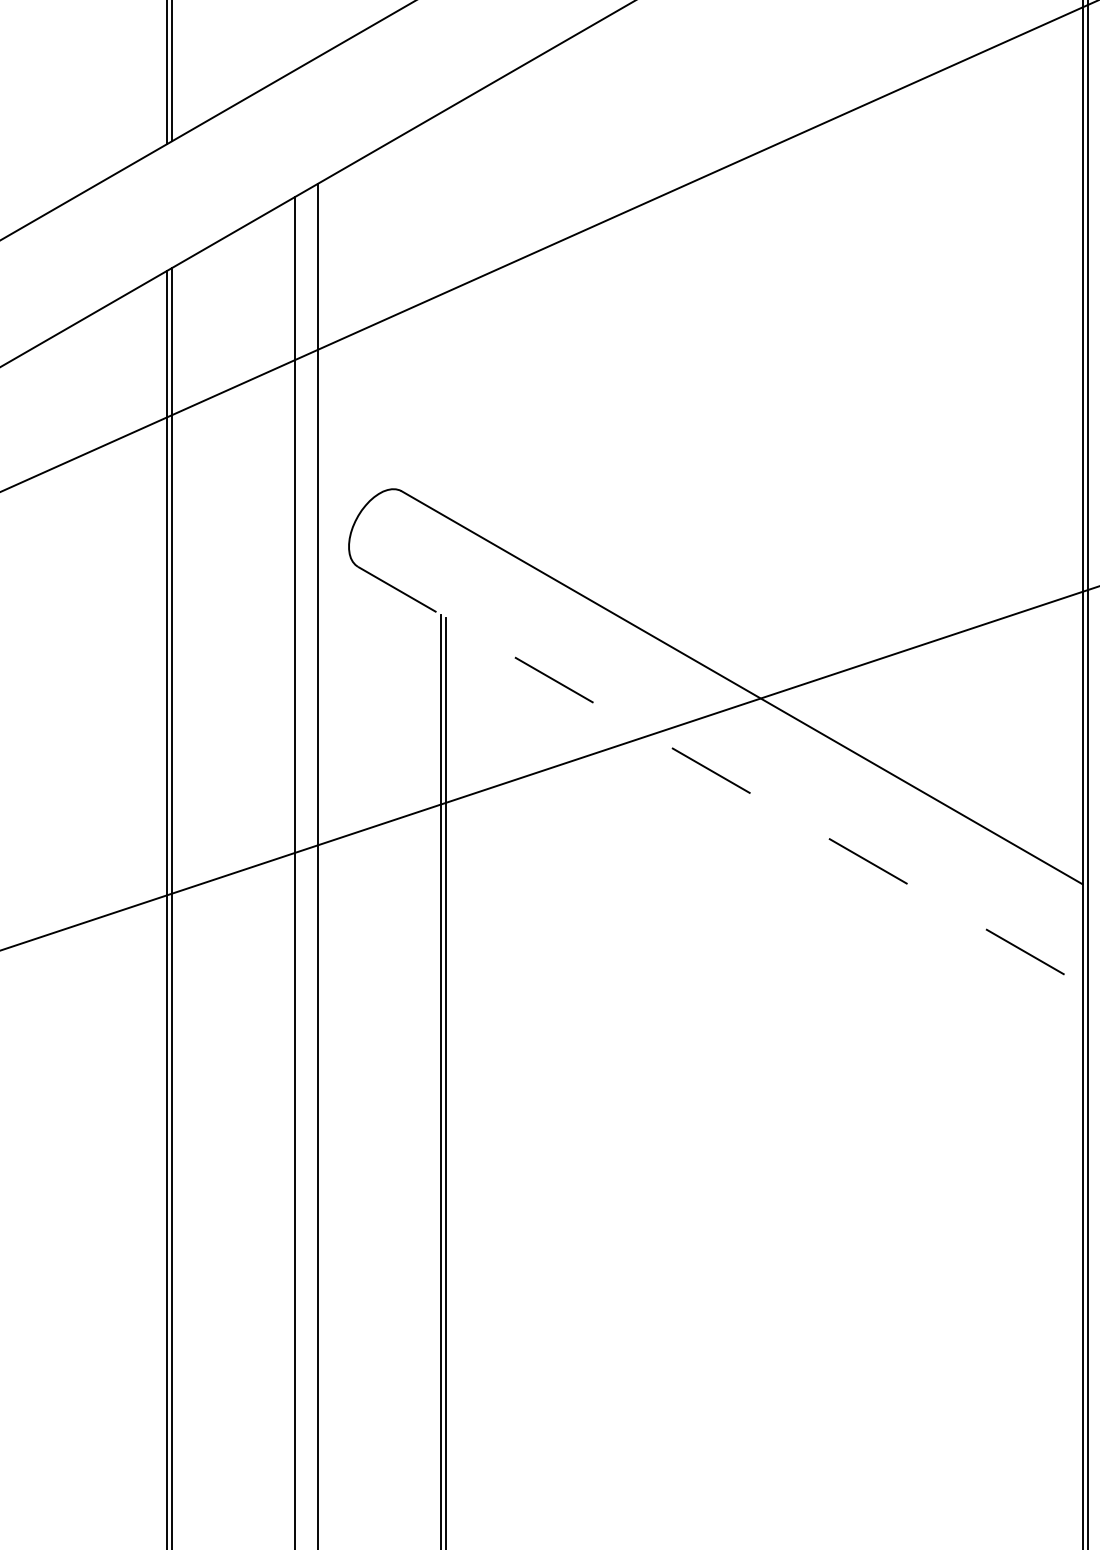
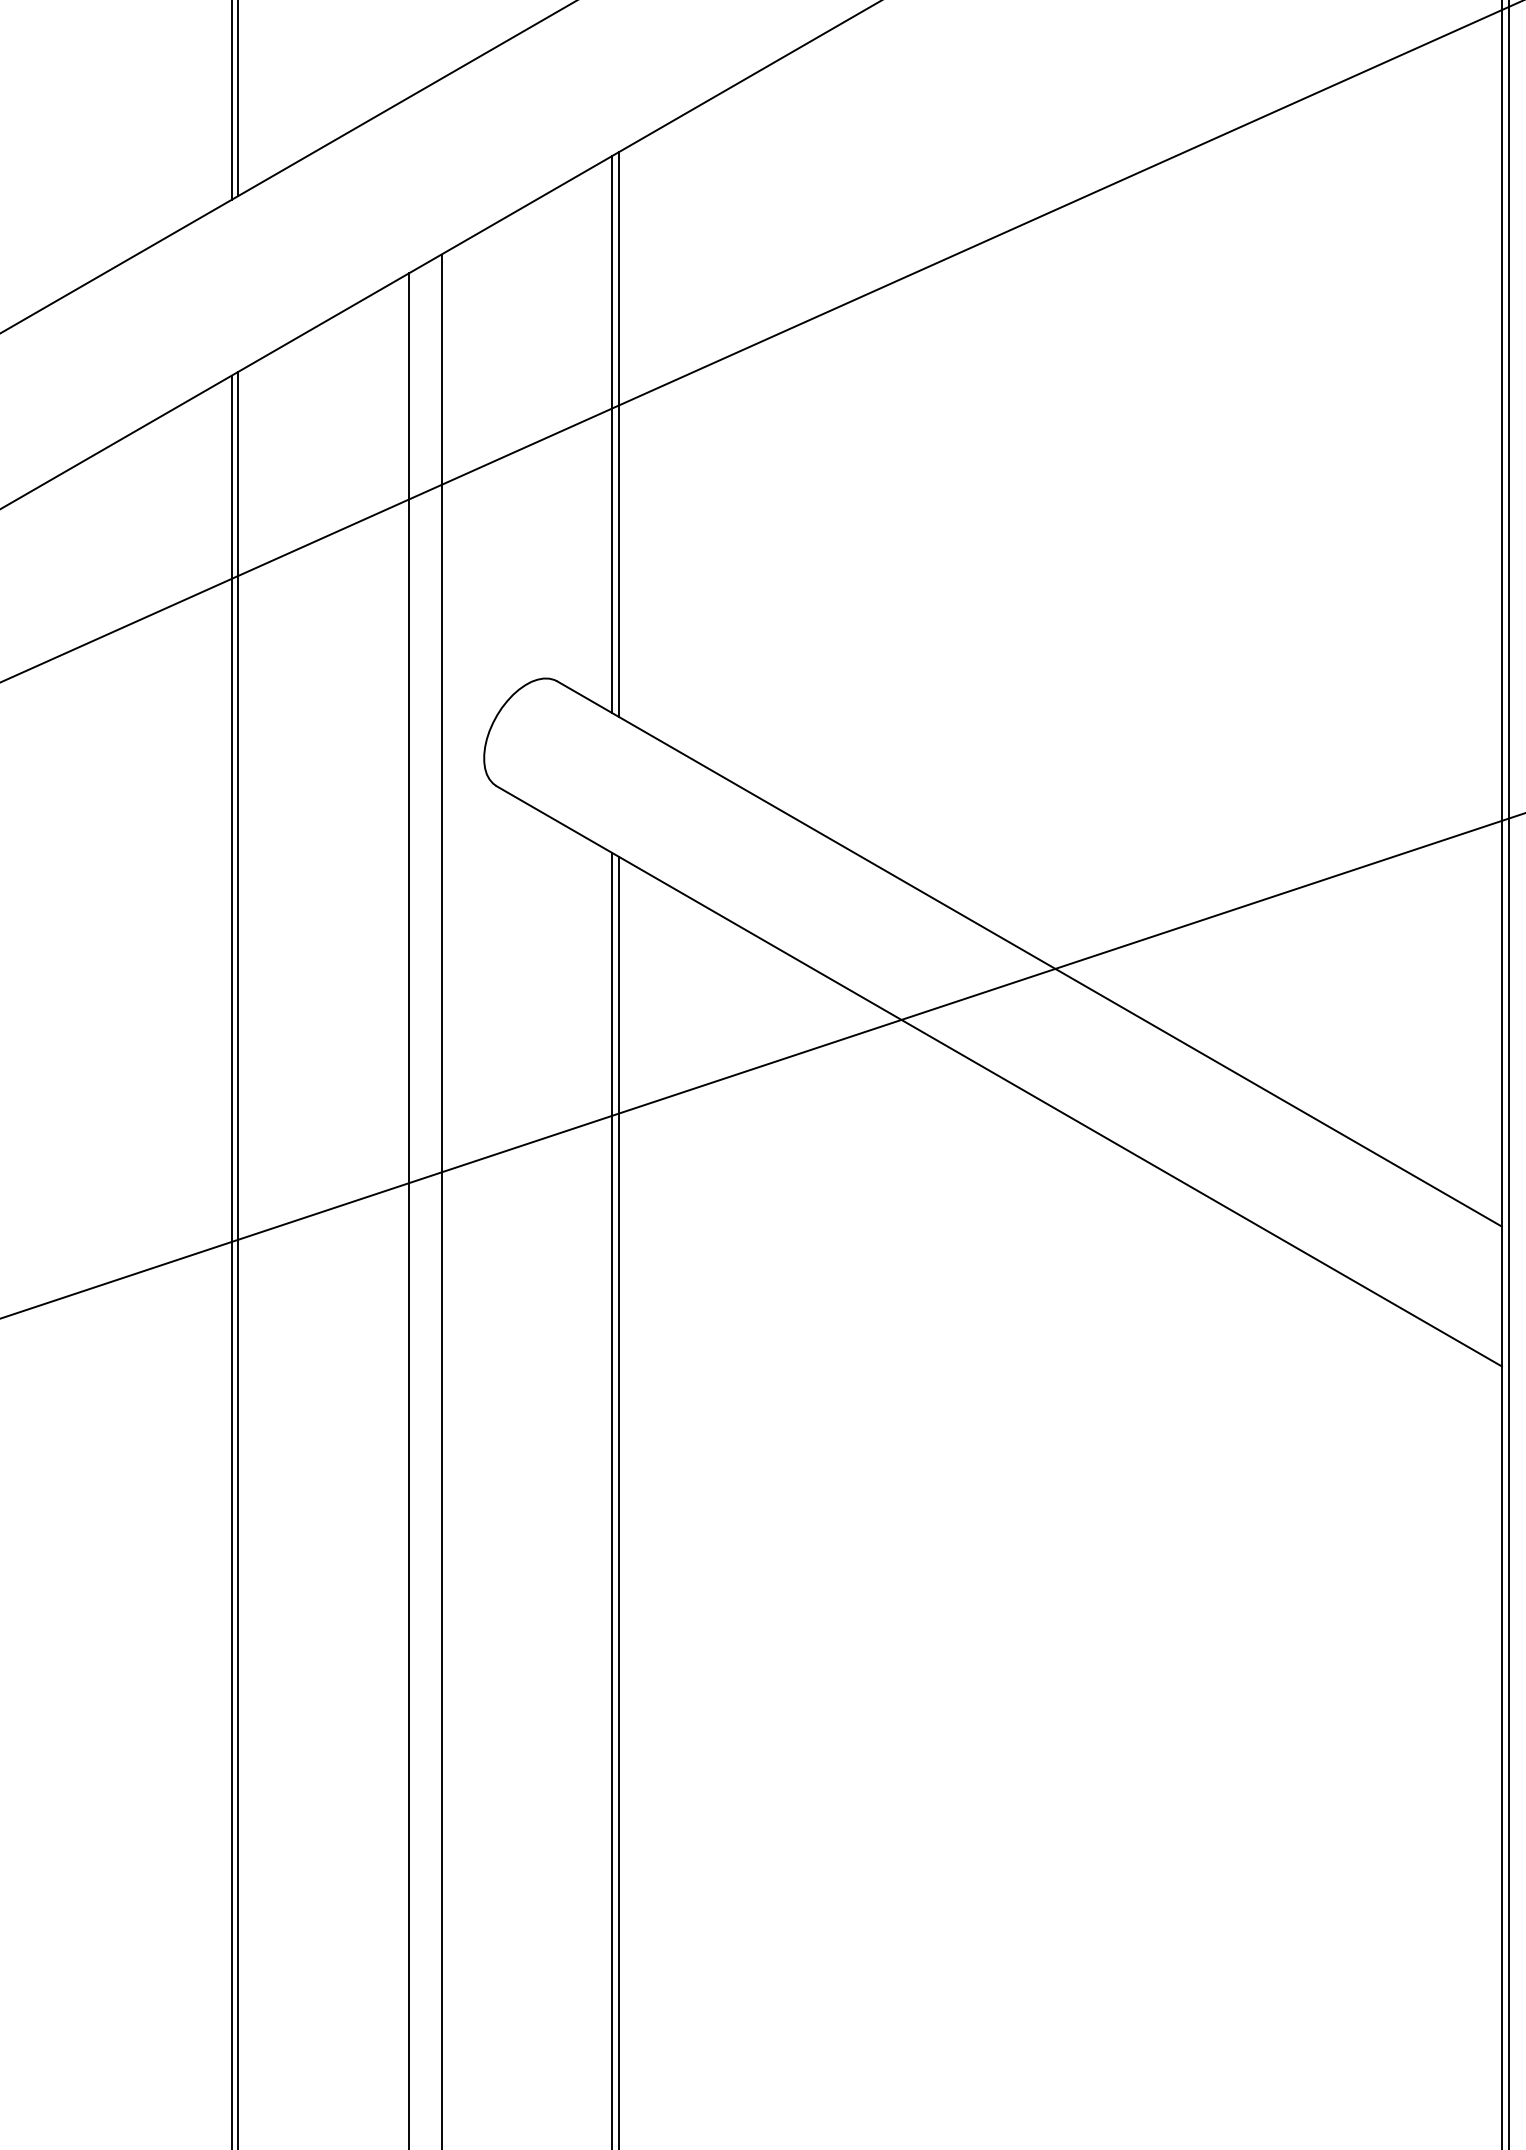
line: (441, 313) -> (612, 434), added
line: (446, 313) -> (619, 434), added
line: (720, 776) -> (999, 1076), dashed -> solid

